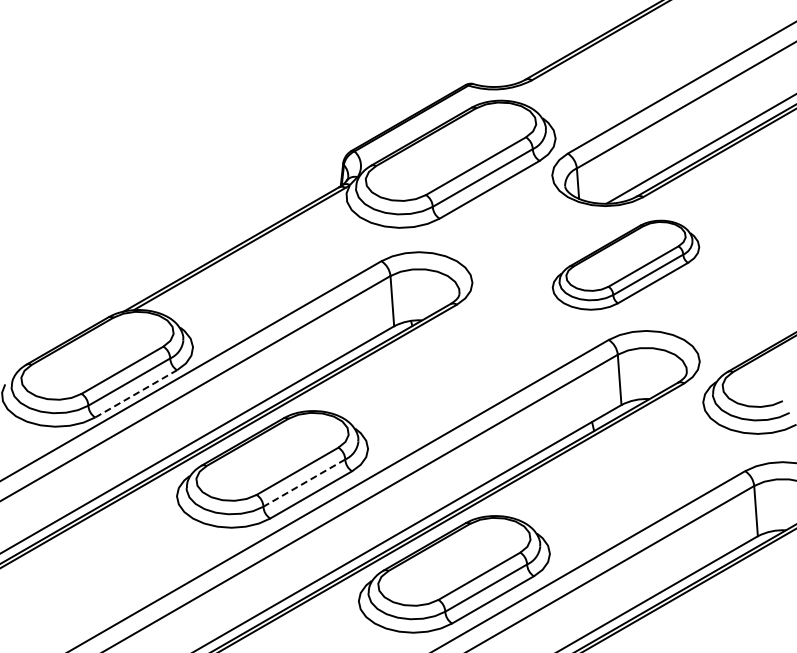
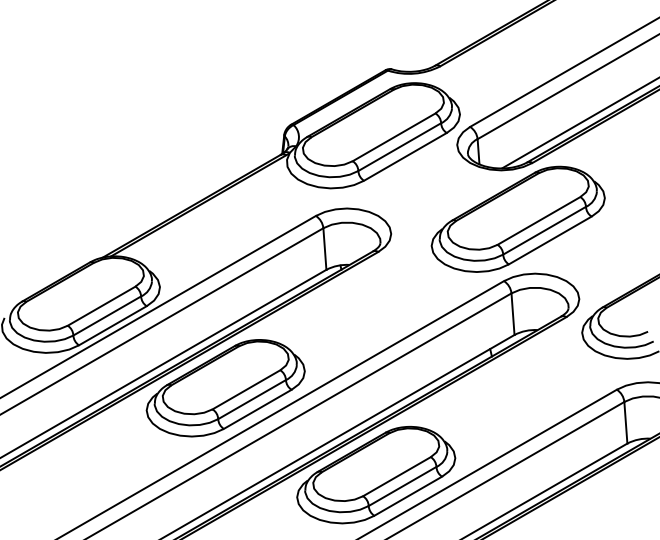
part: (625, 264) -> (517, 218), size x1.43
line: (136, 393) -> (113, 325), dashed -> solid
line: (303, 483) -> (251, 399), dashed -> solid

